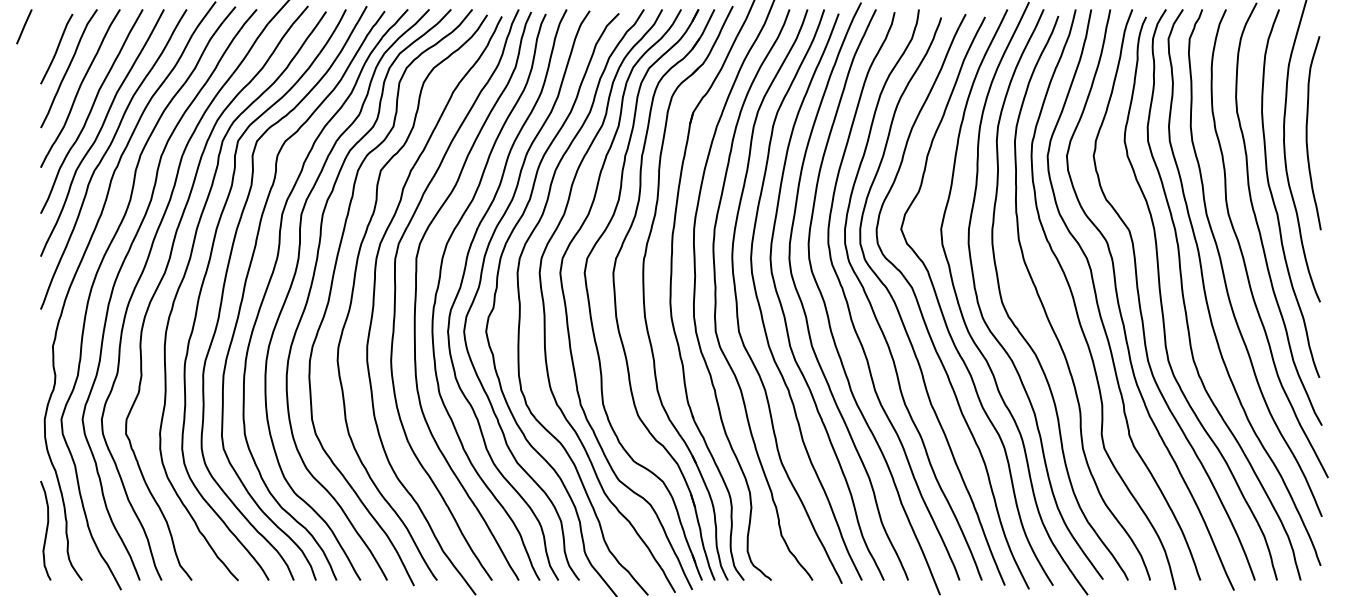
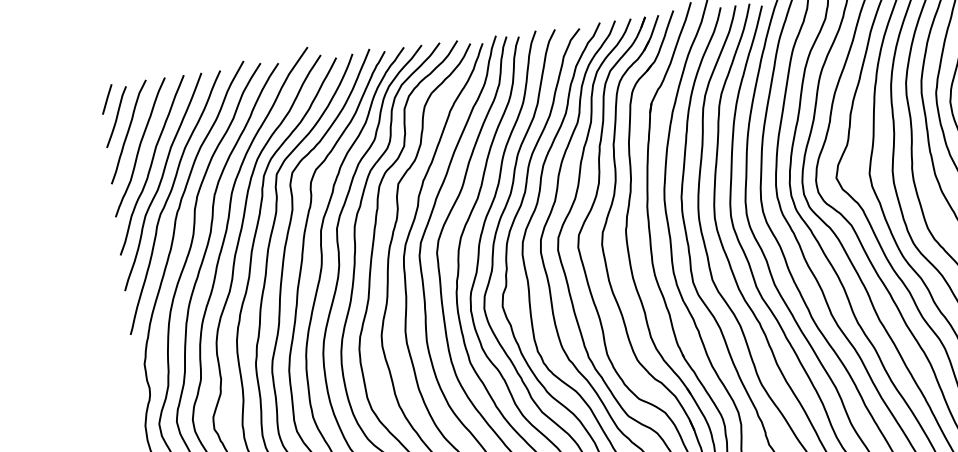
line: (24, 26) -> (107, 99), moved

